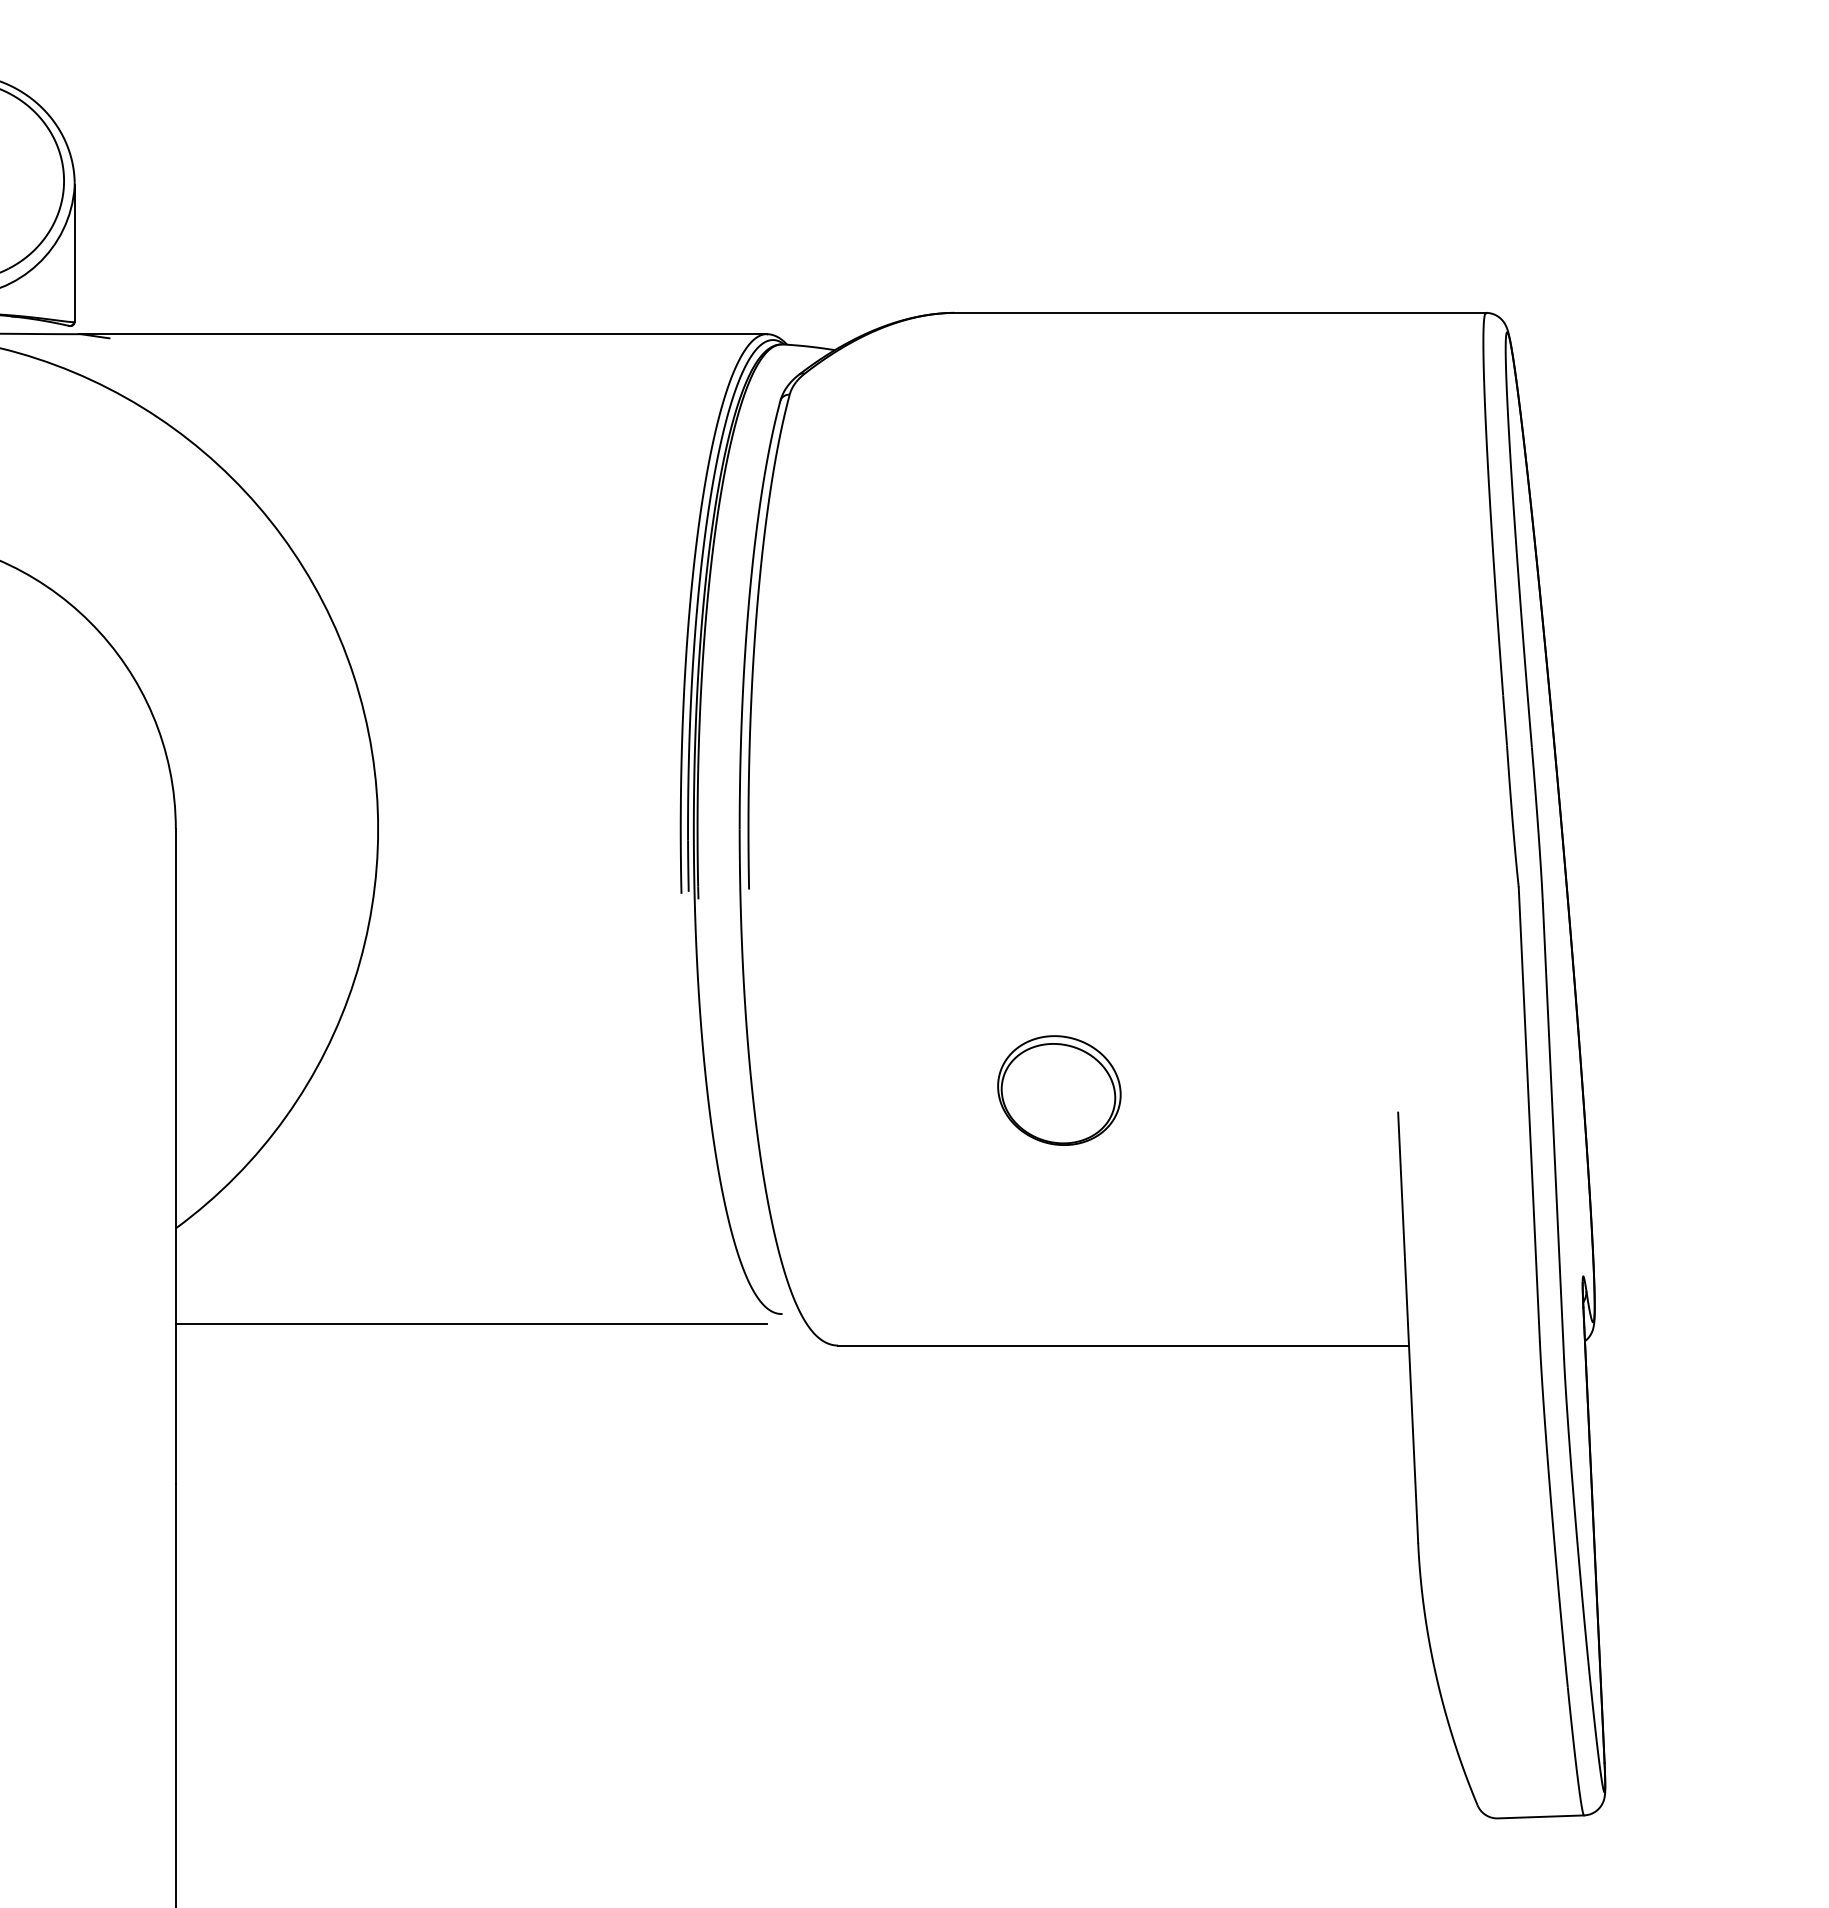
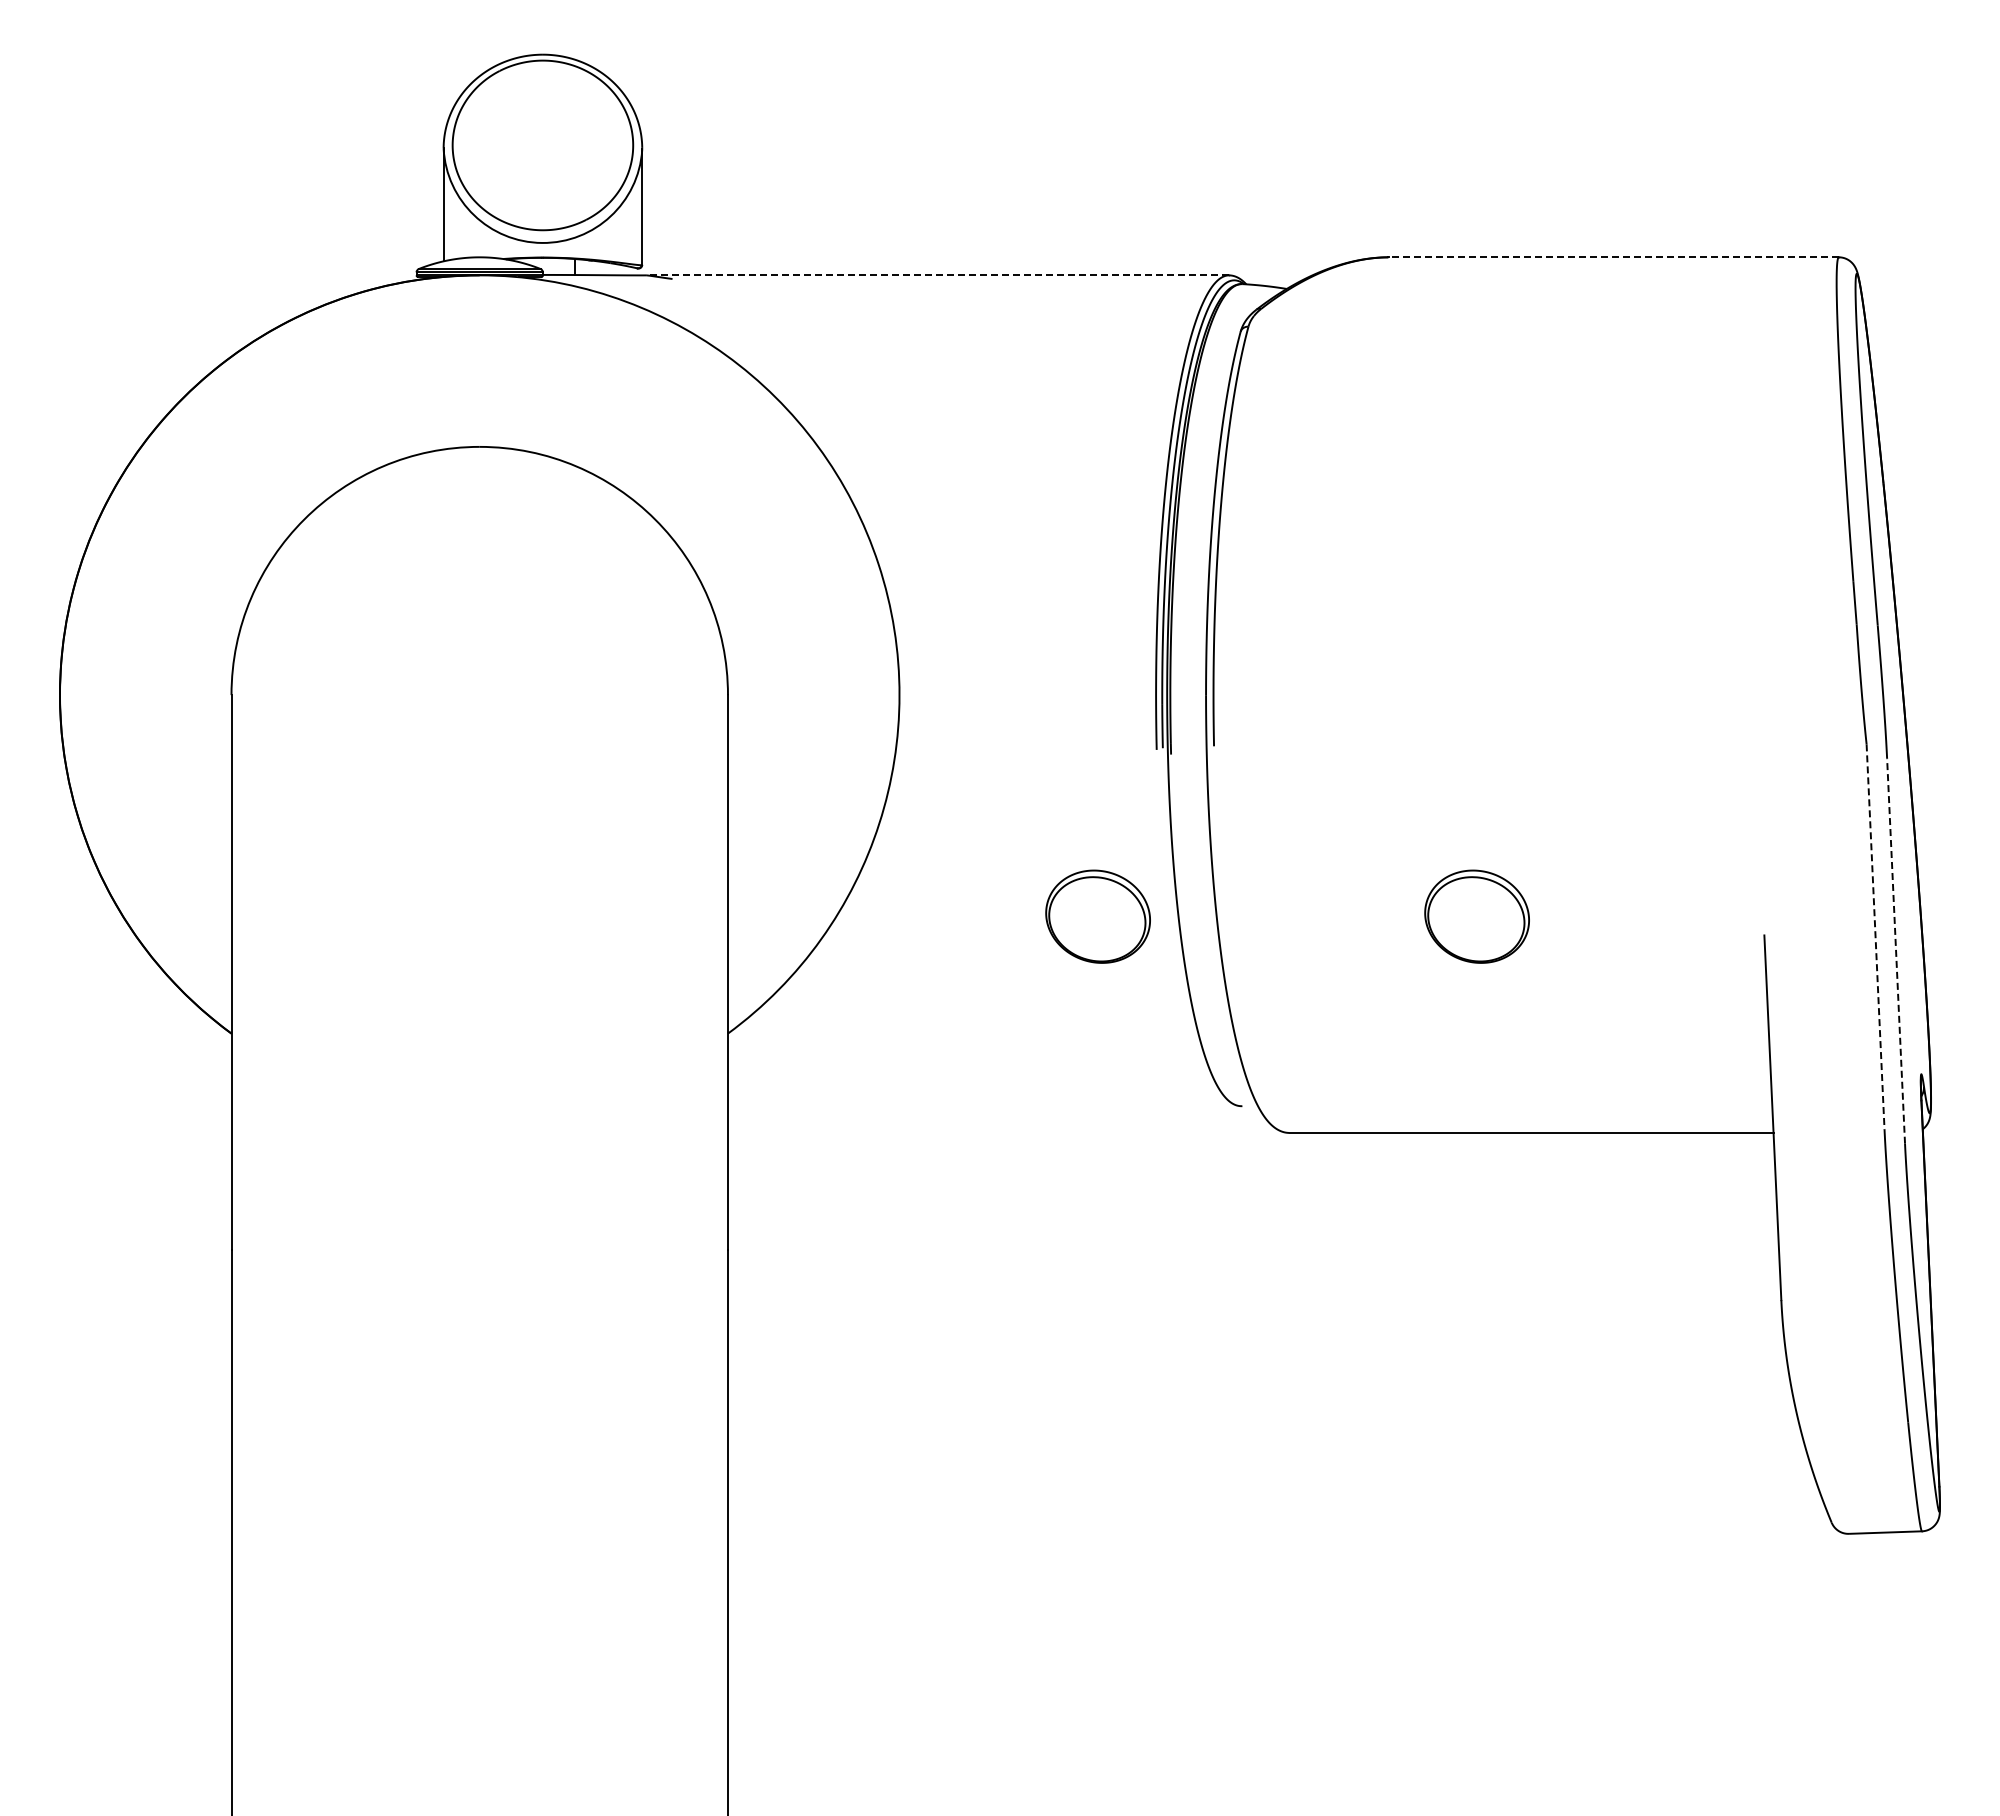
line: (1220, 313) -> (1613, 257), solid -> dashed
line: (422, 334) -> (937, 275), solid -> dashed
part: (611, 1090) -> (1097, 916), added
line: (1529, 1115) -> (1875, 937), solid -> dashed
line: (1553, 1131) -> (1896, 951), solid -> dashed
line: (470, 1323) -> (977, 1114), removed

